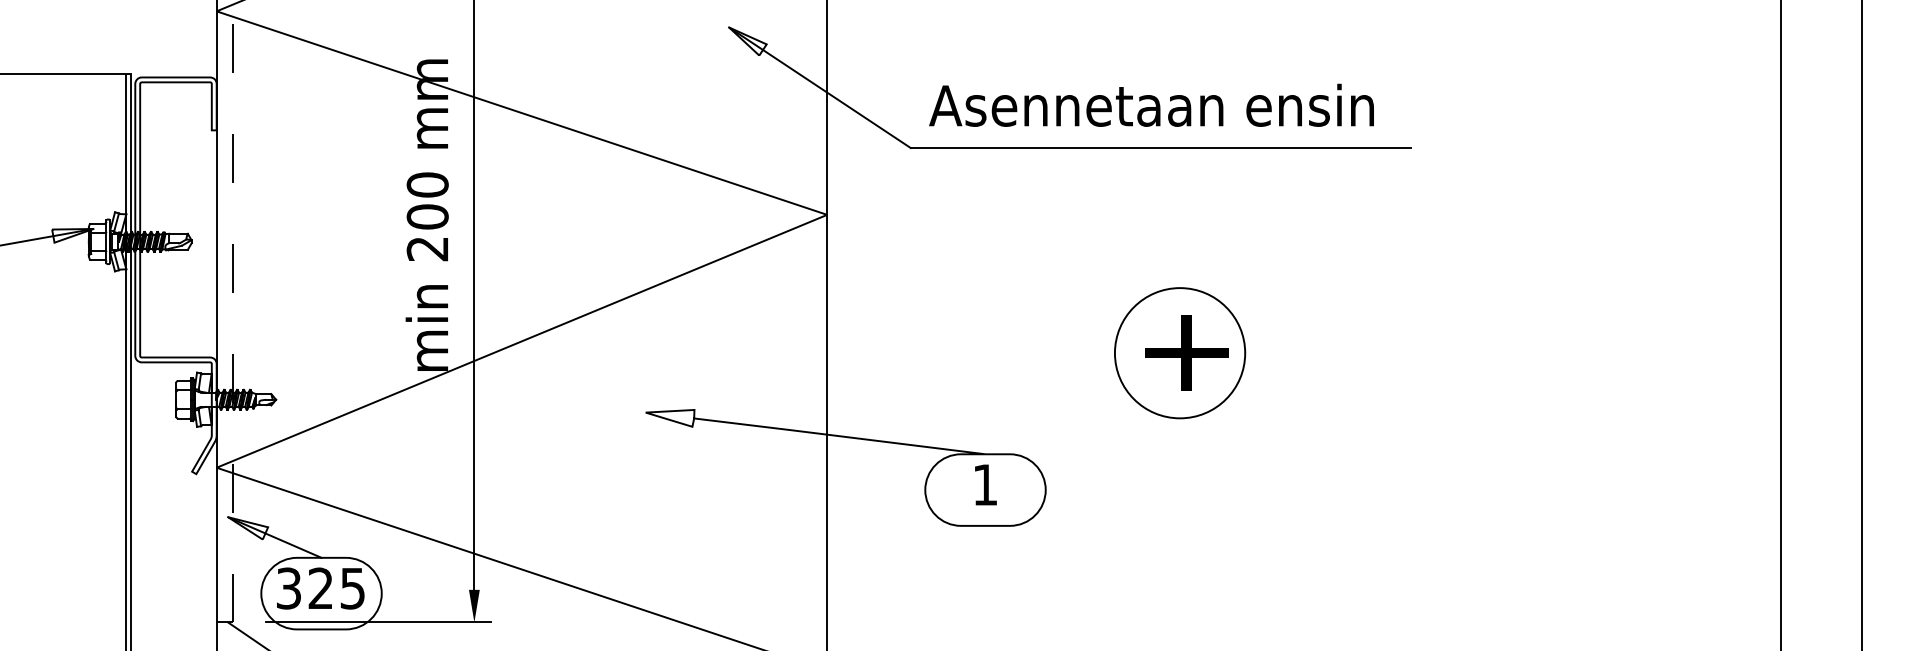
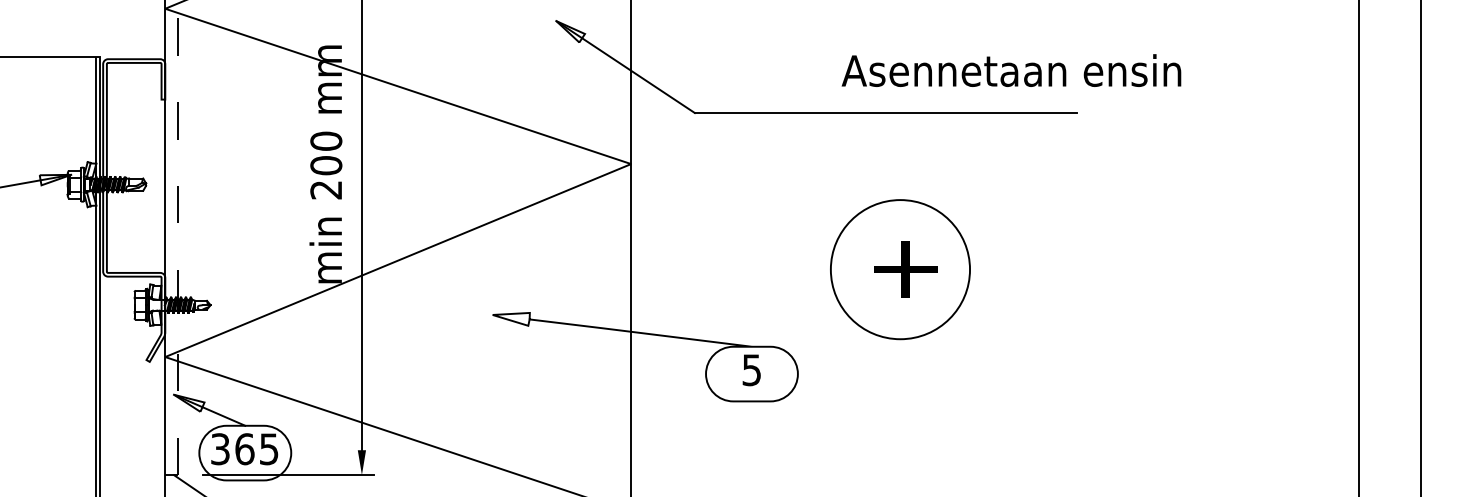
text: (1151, 104) -> (1011, 69), moved
circle: (1179, 353) -> (900, 269), size x1.4
text: (985, 485) -> (751, 370), 1 -> 5
text: (320, 588) -> (244, 449), 325 -> 365

